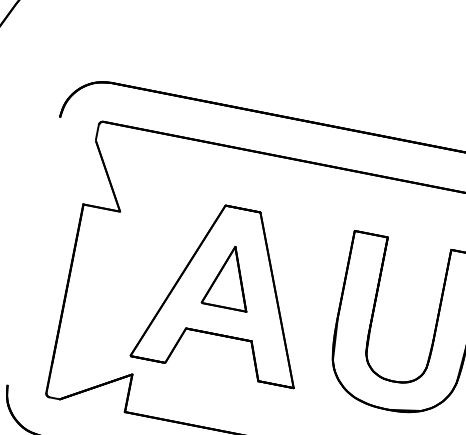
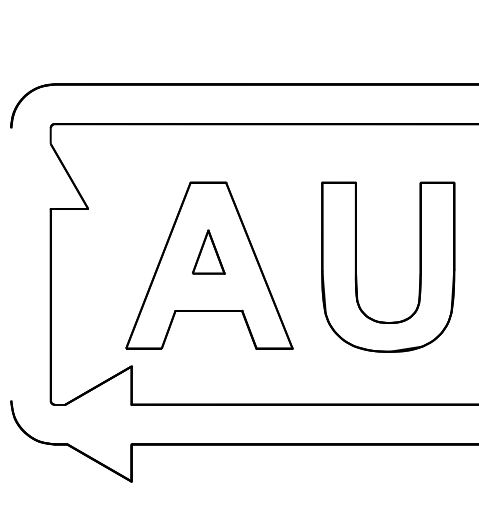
part: (229, 276) -> (208, 251), size x0.7

